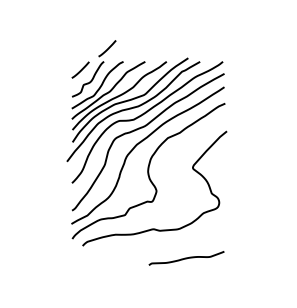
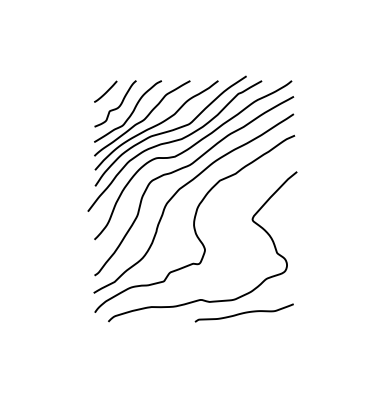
line: (107, 48) -> (140, 63), removed
curve: (185, 257) -> (243, 312), moved

